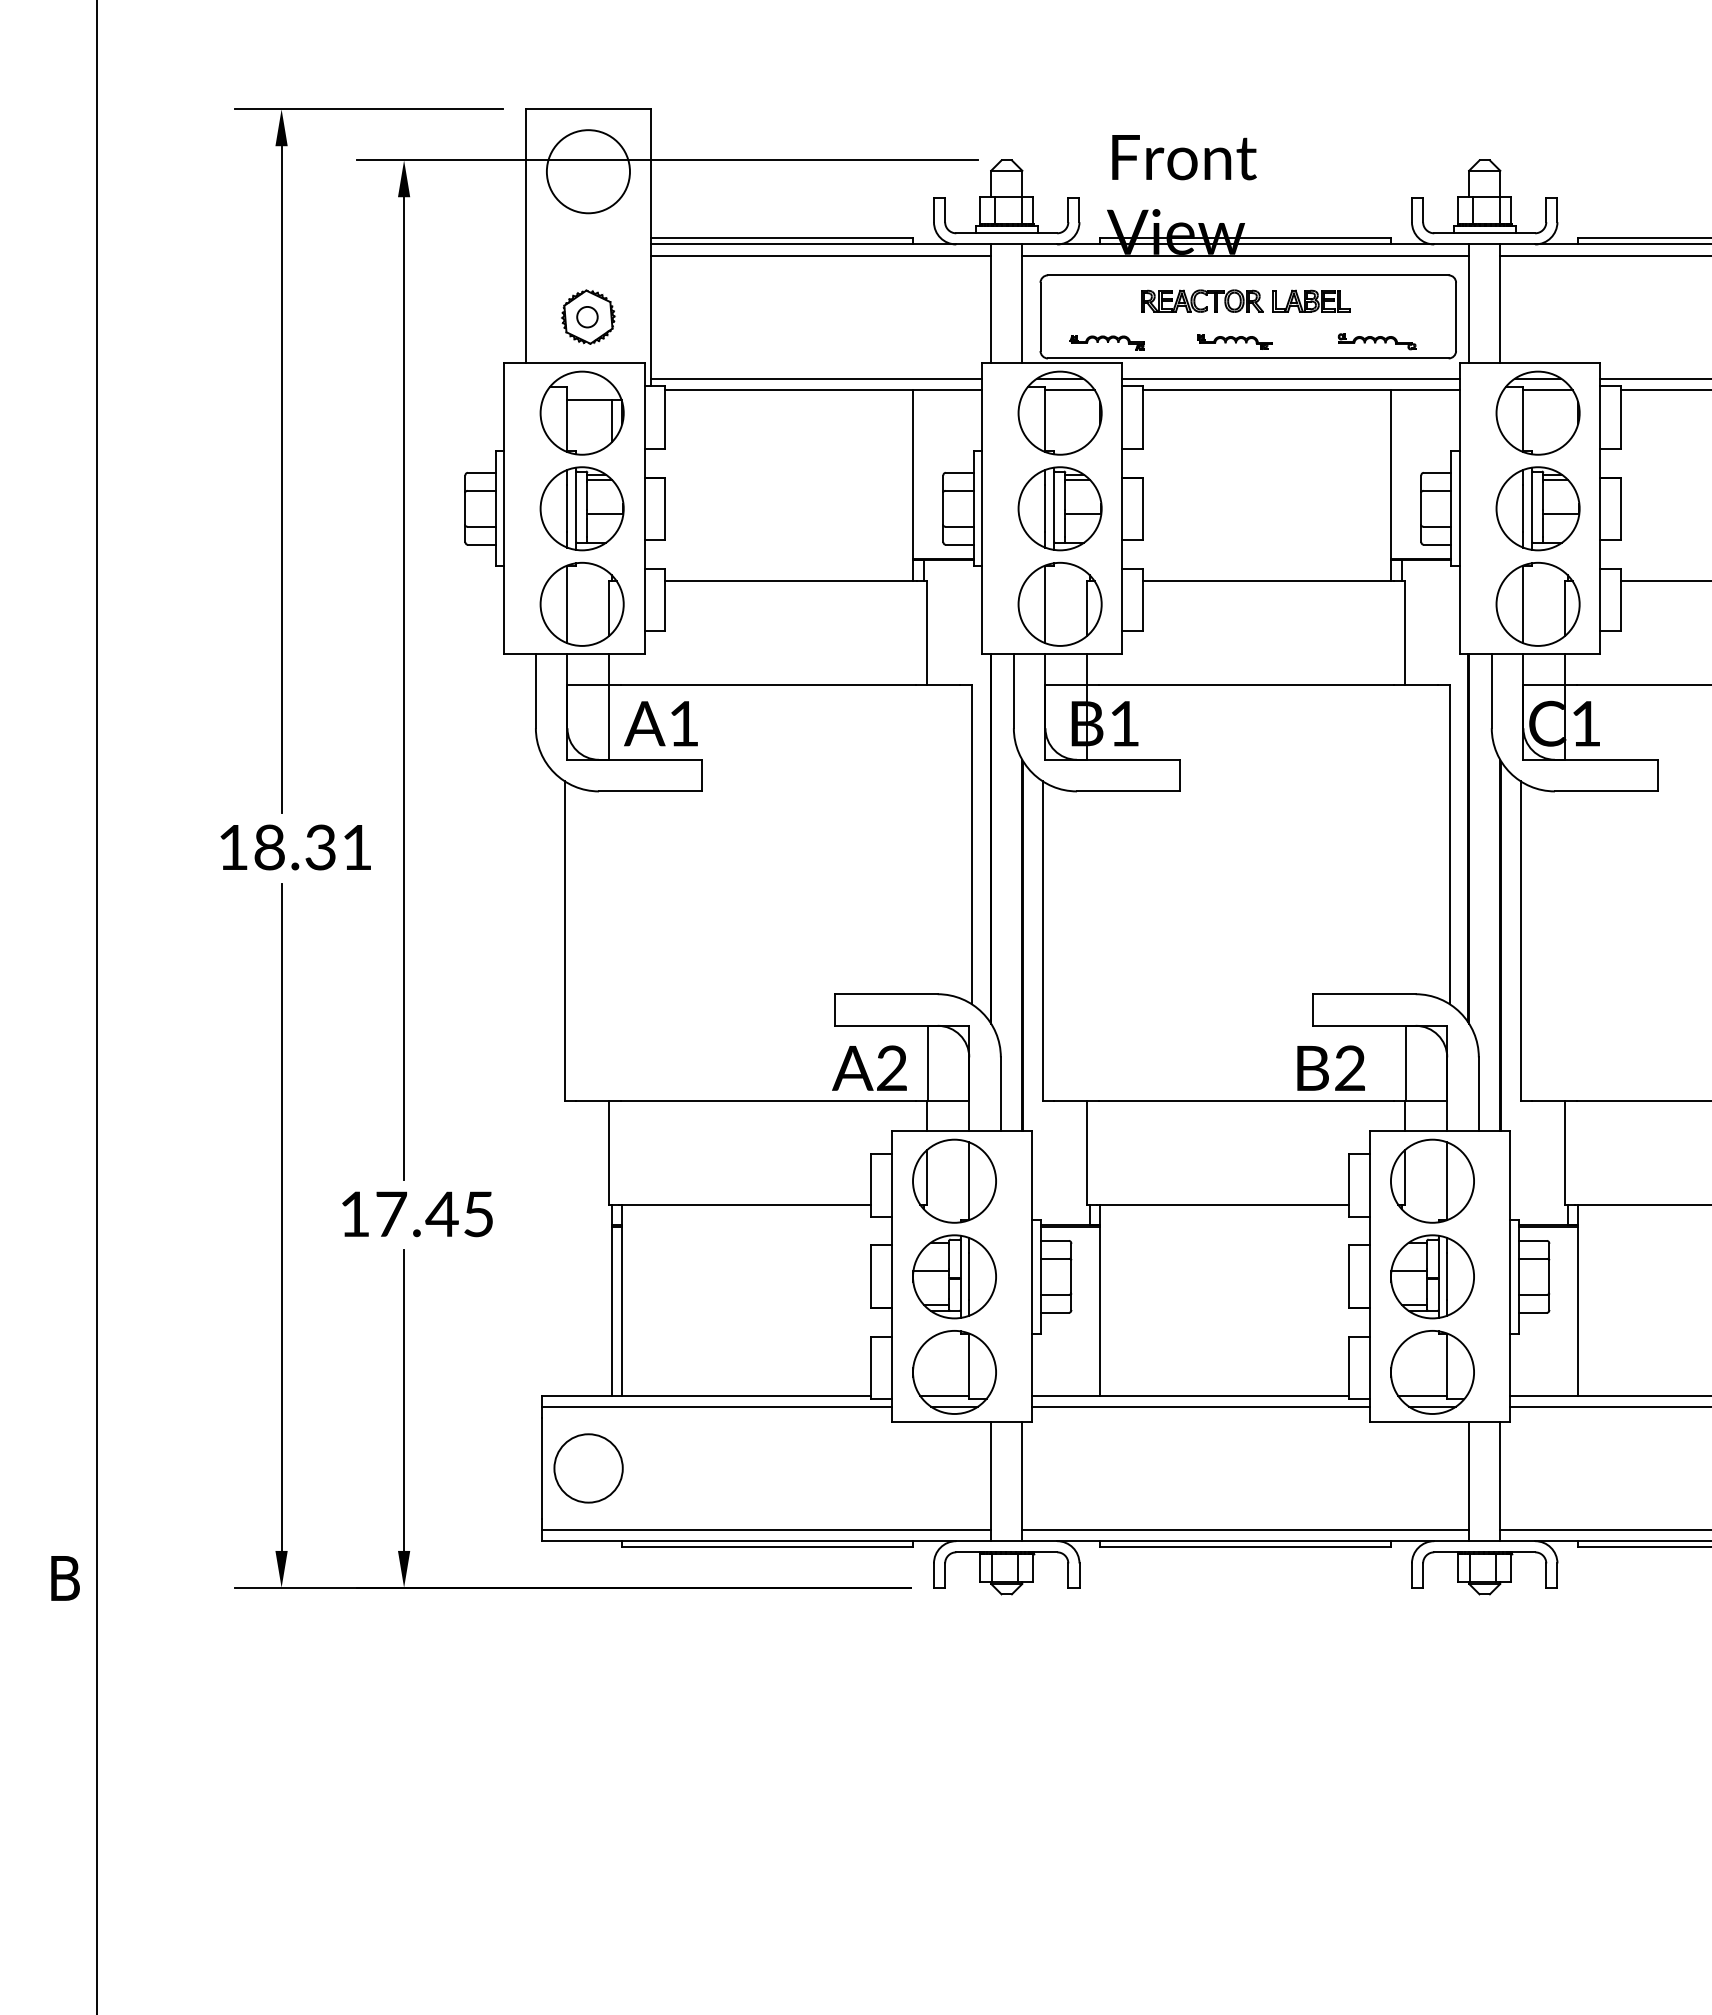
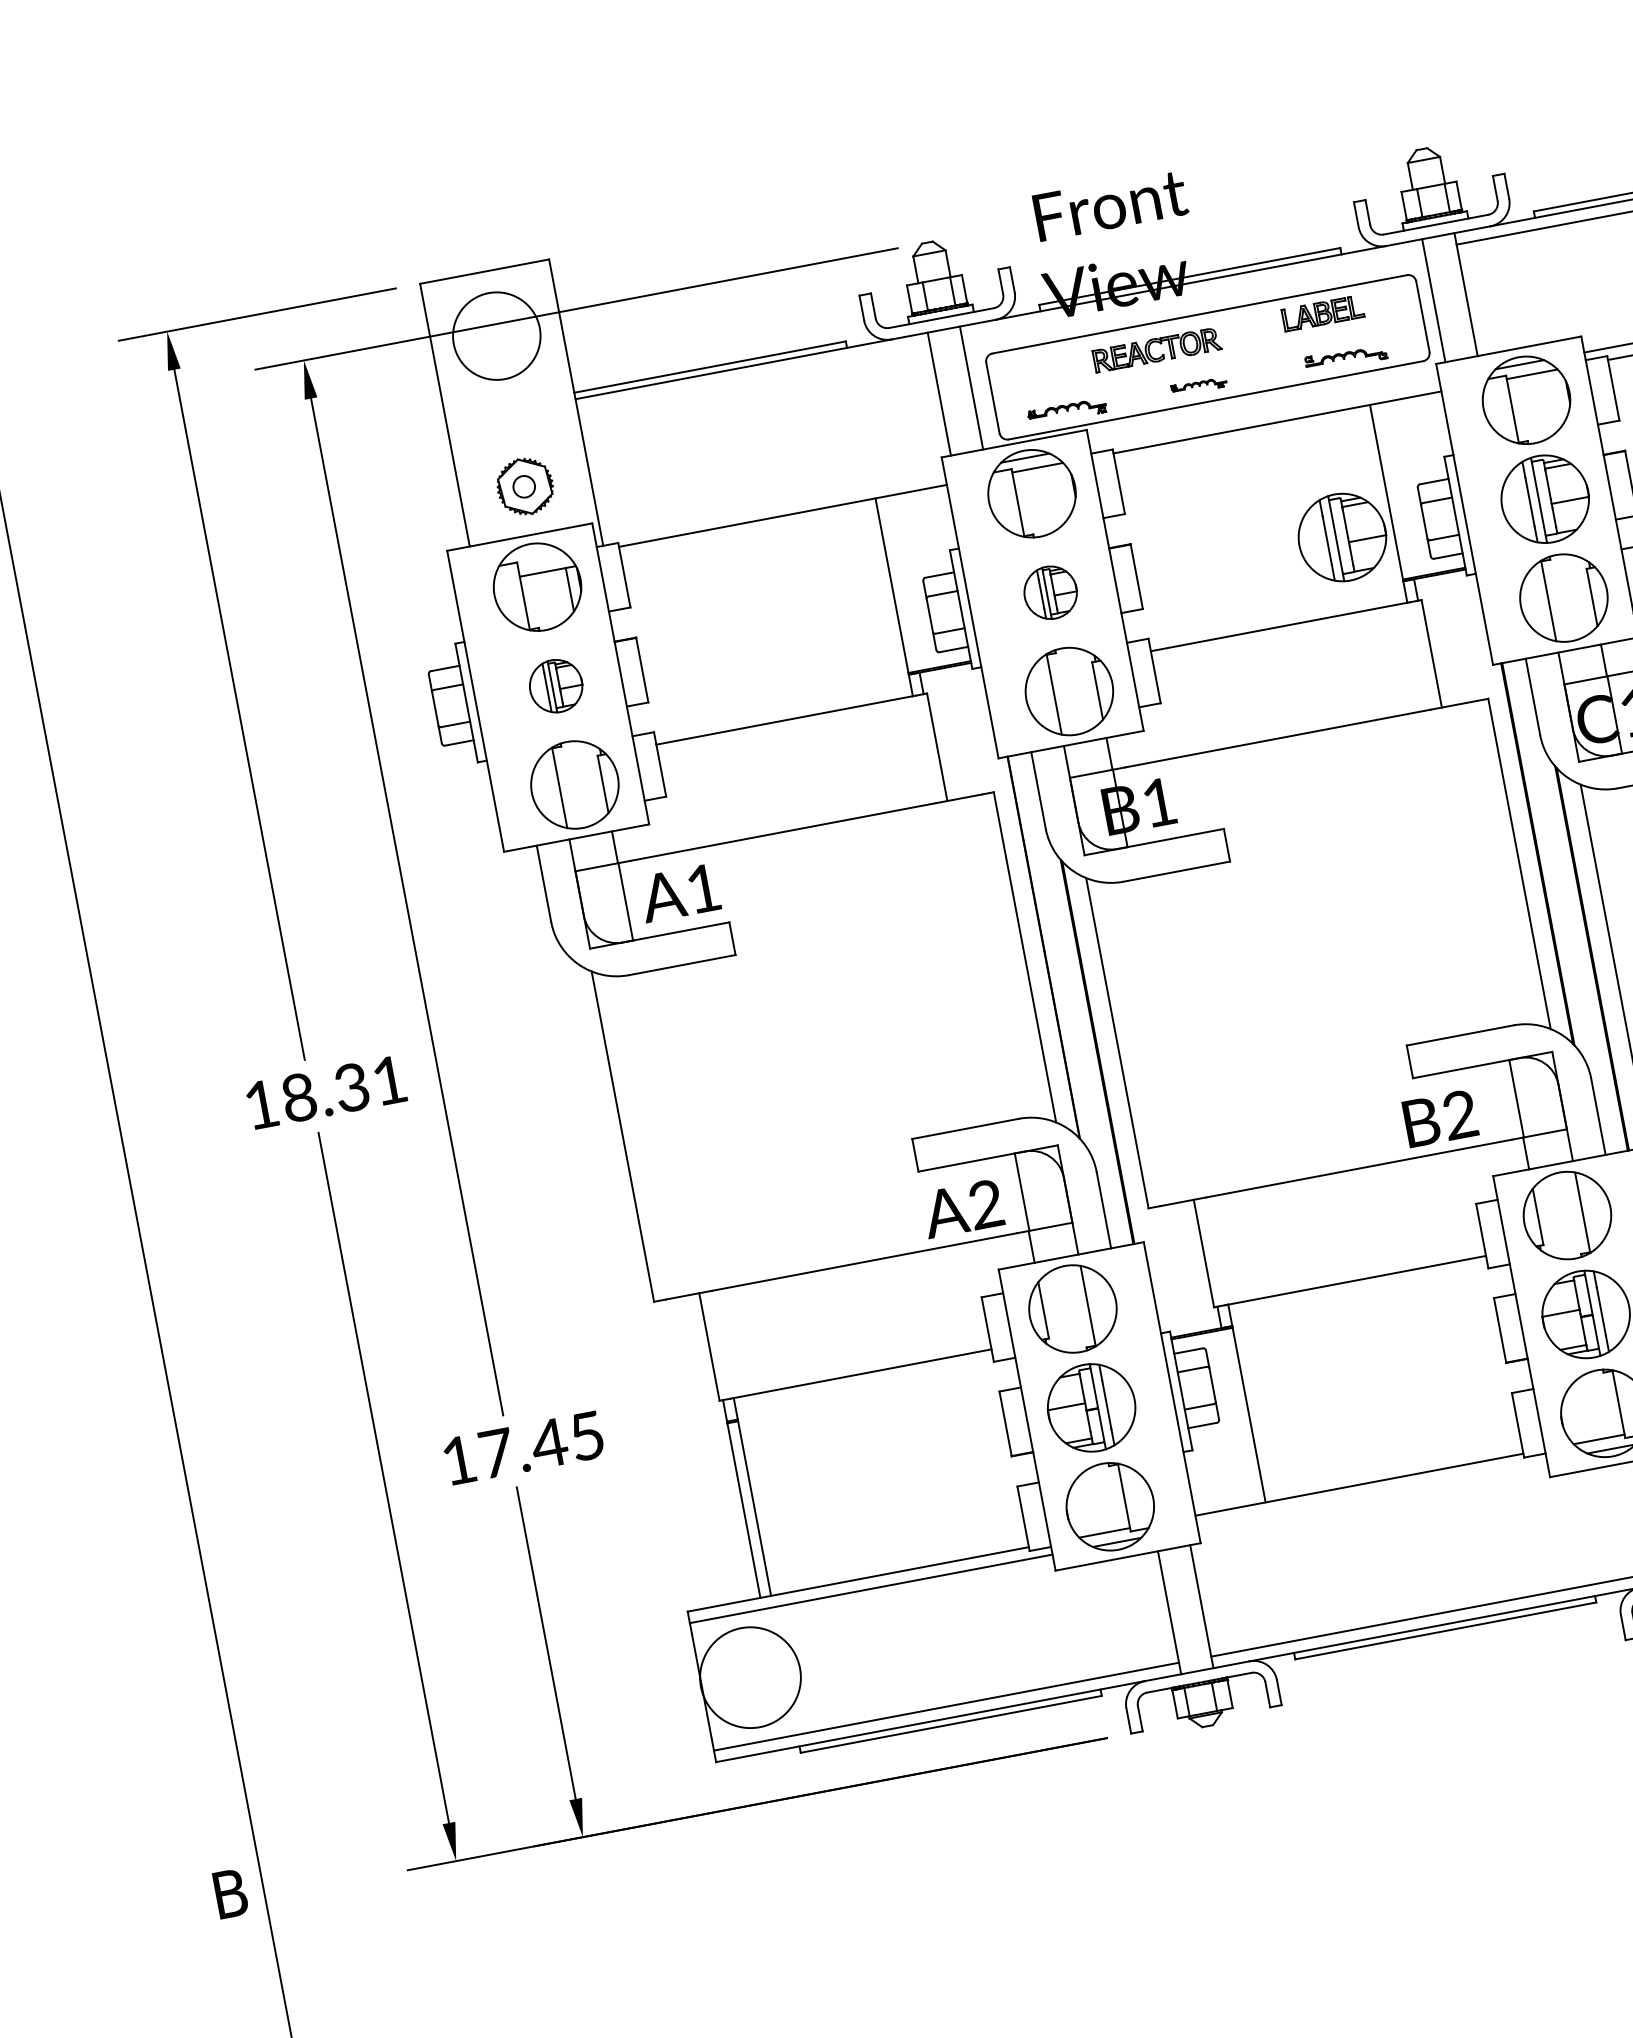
line: (820, 255) -> (753, 377), removed
line: (1245, 255) -> (1192, 294), removed
part: (1311, 300) -> (1322, 312), moved
part: (1234, 341) -> (1198, 385), size x0.7
line: (816, 378) -> (773, 505), removed
line: (1291, 378) -> (1264, 412), removed
part: (581, 508) -> (555, 685), size x0.6
part: (1059, 508) -> (1050, 592), size x0.6
part: (1341, 508) -> (1341, 537), added
line: (1201, 1406) -> (1372, 1493), removed
circle: (588, 1468) -> (750, 1677), size x1.4

